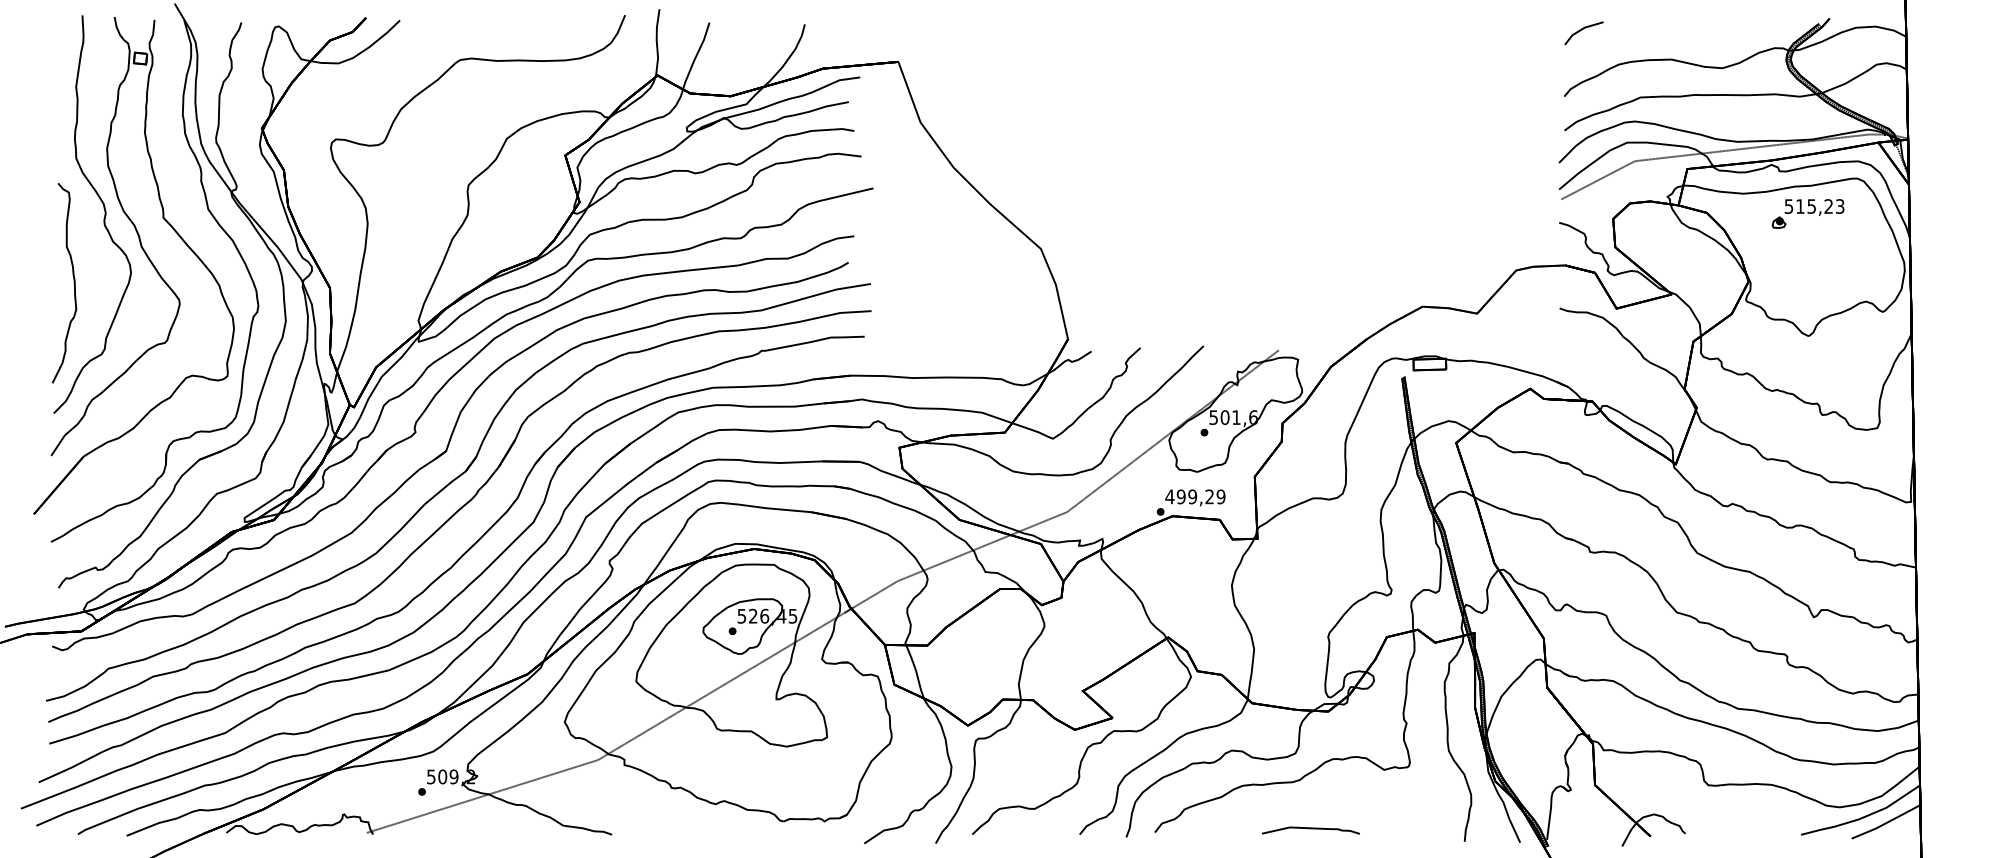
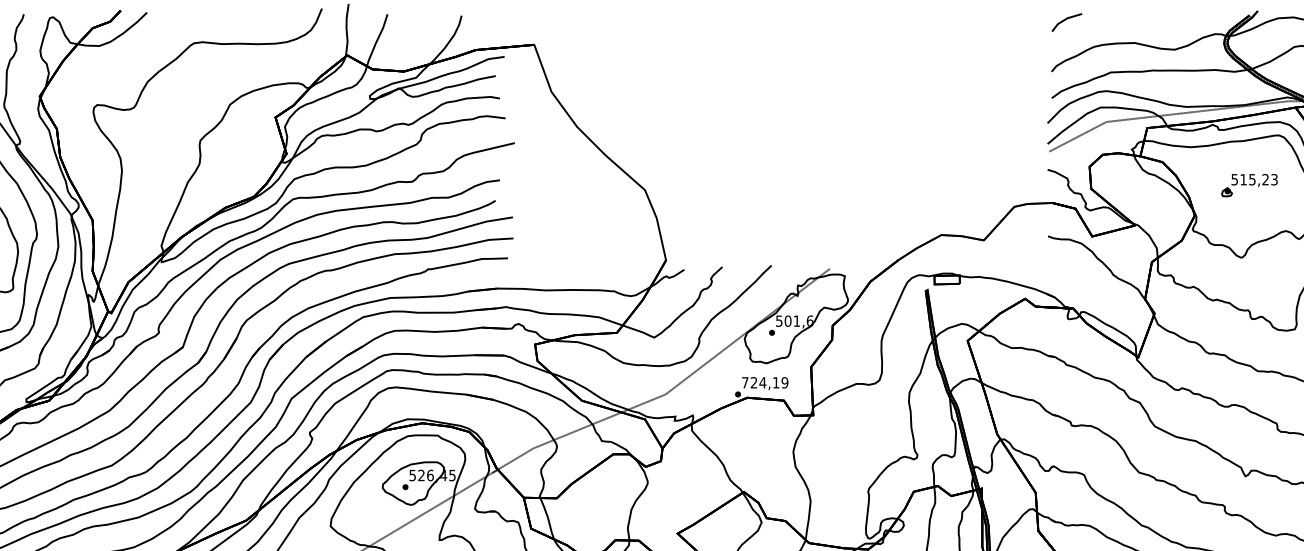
part: (1807, 213) -> (1249, 185), moved
text: (1189, 496) -> (760, 382), 499,29 -> 724,19

